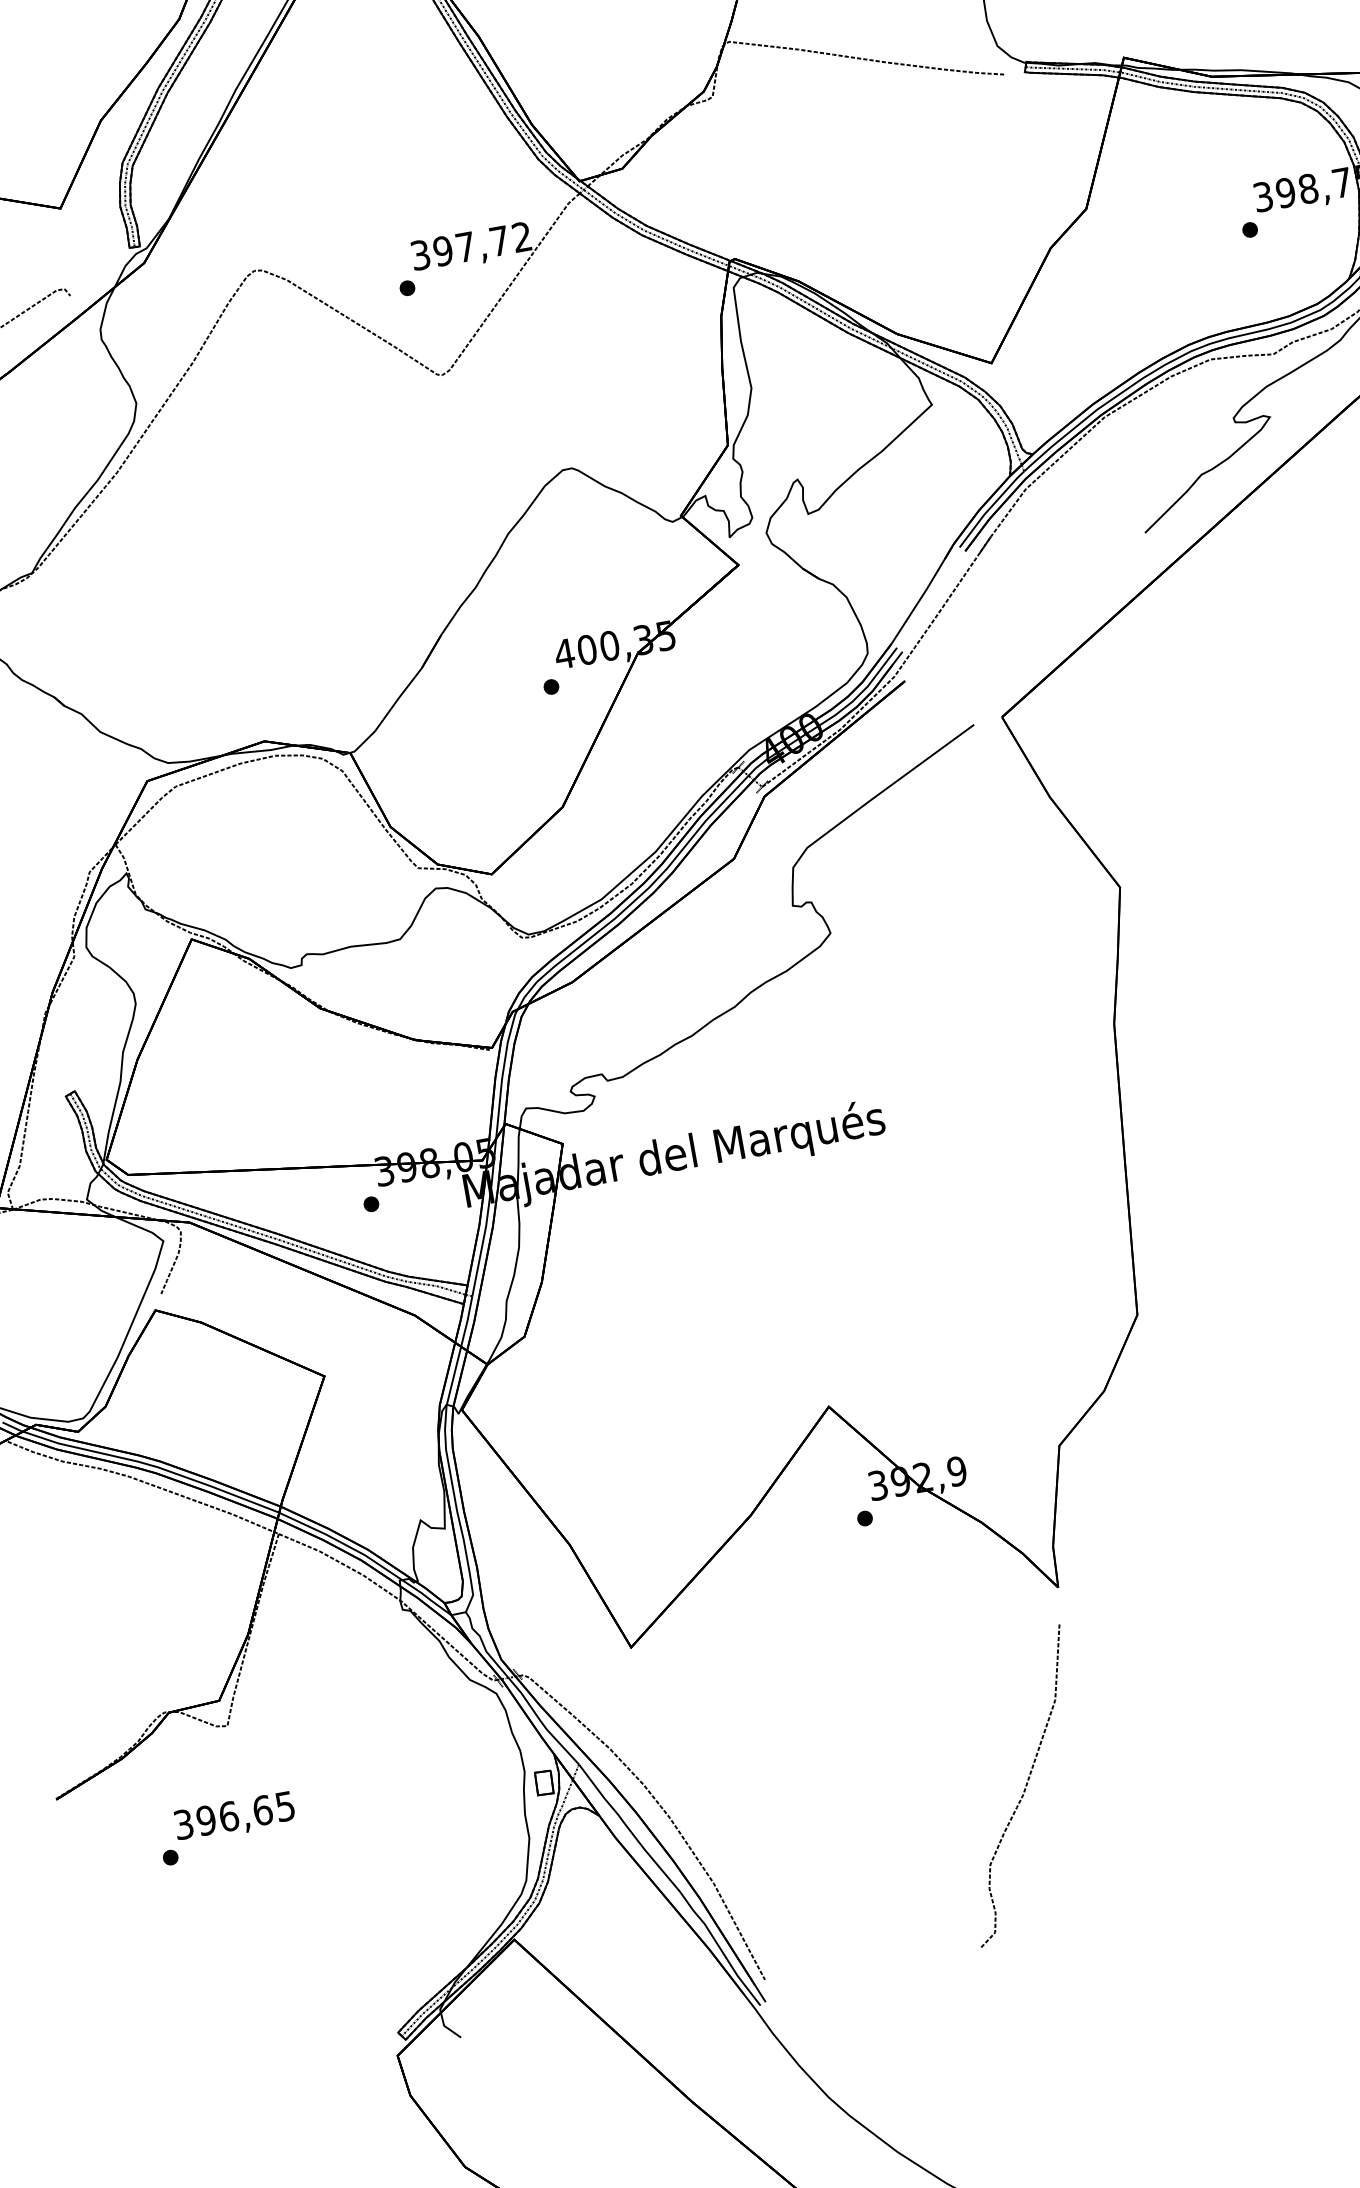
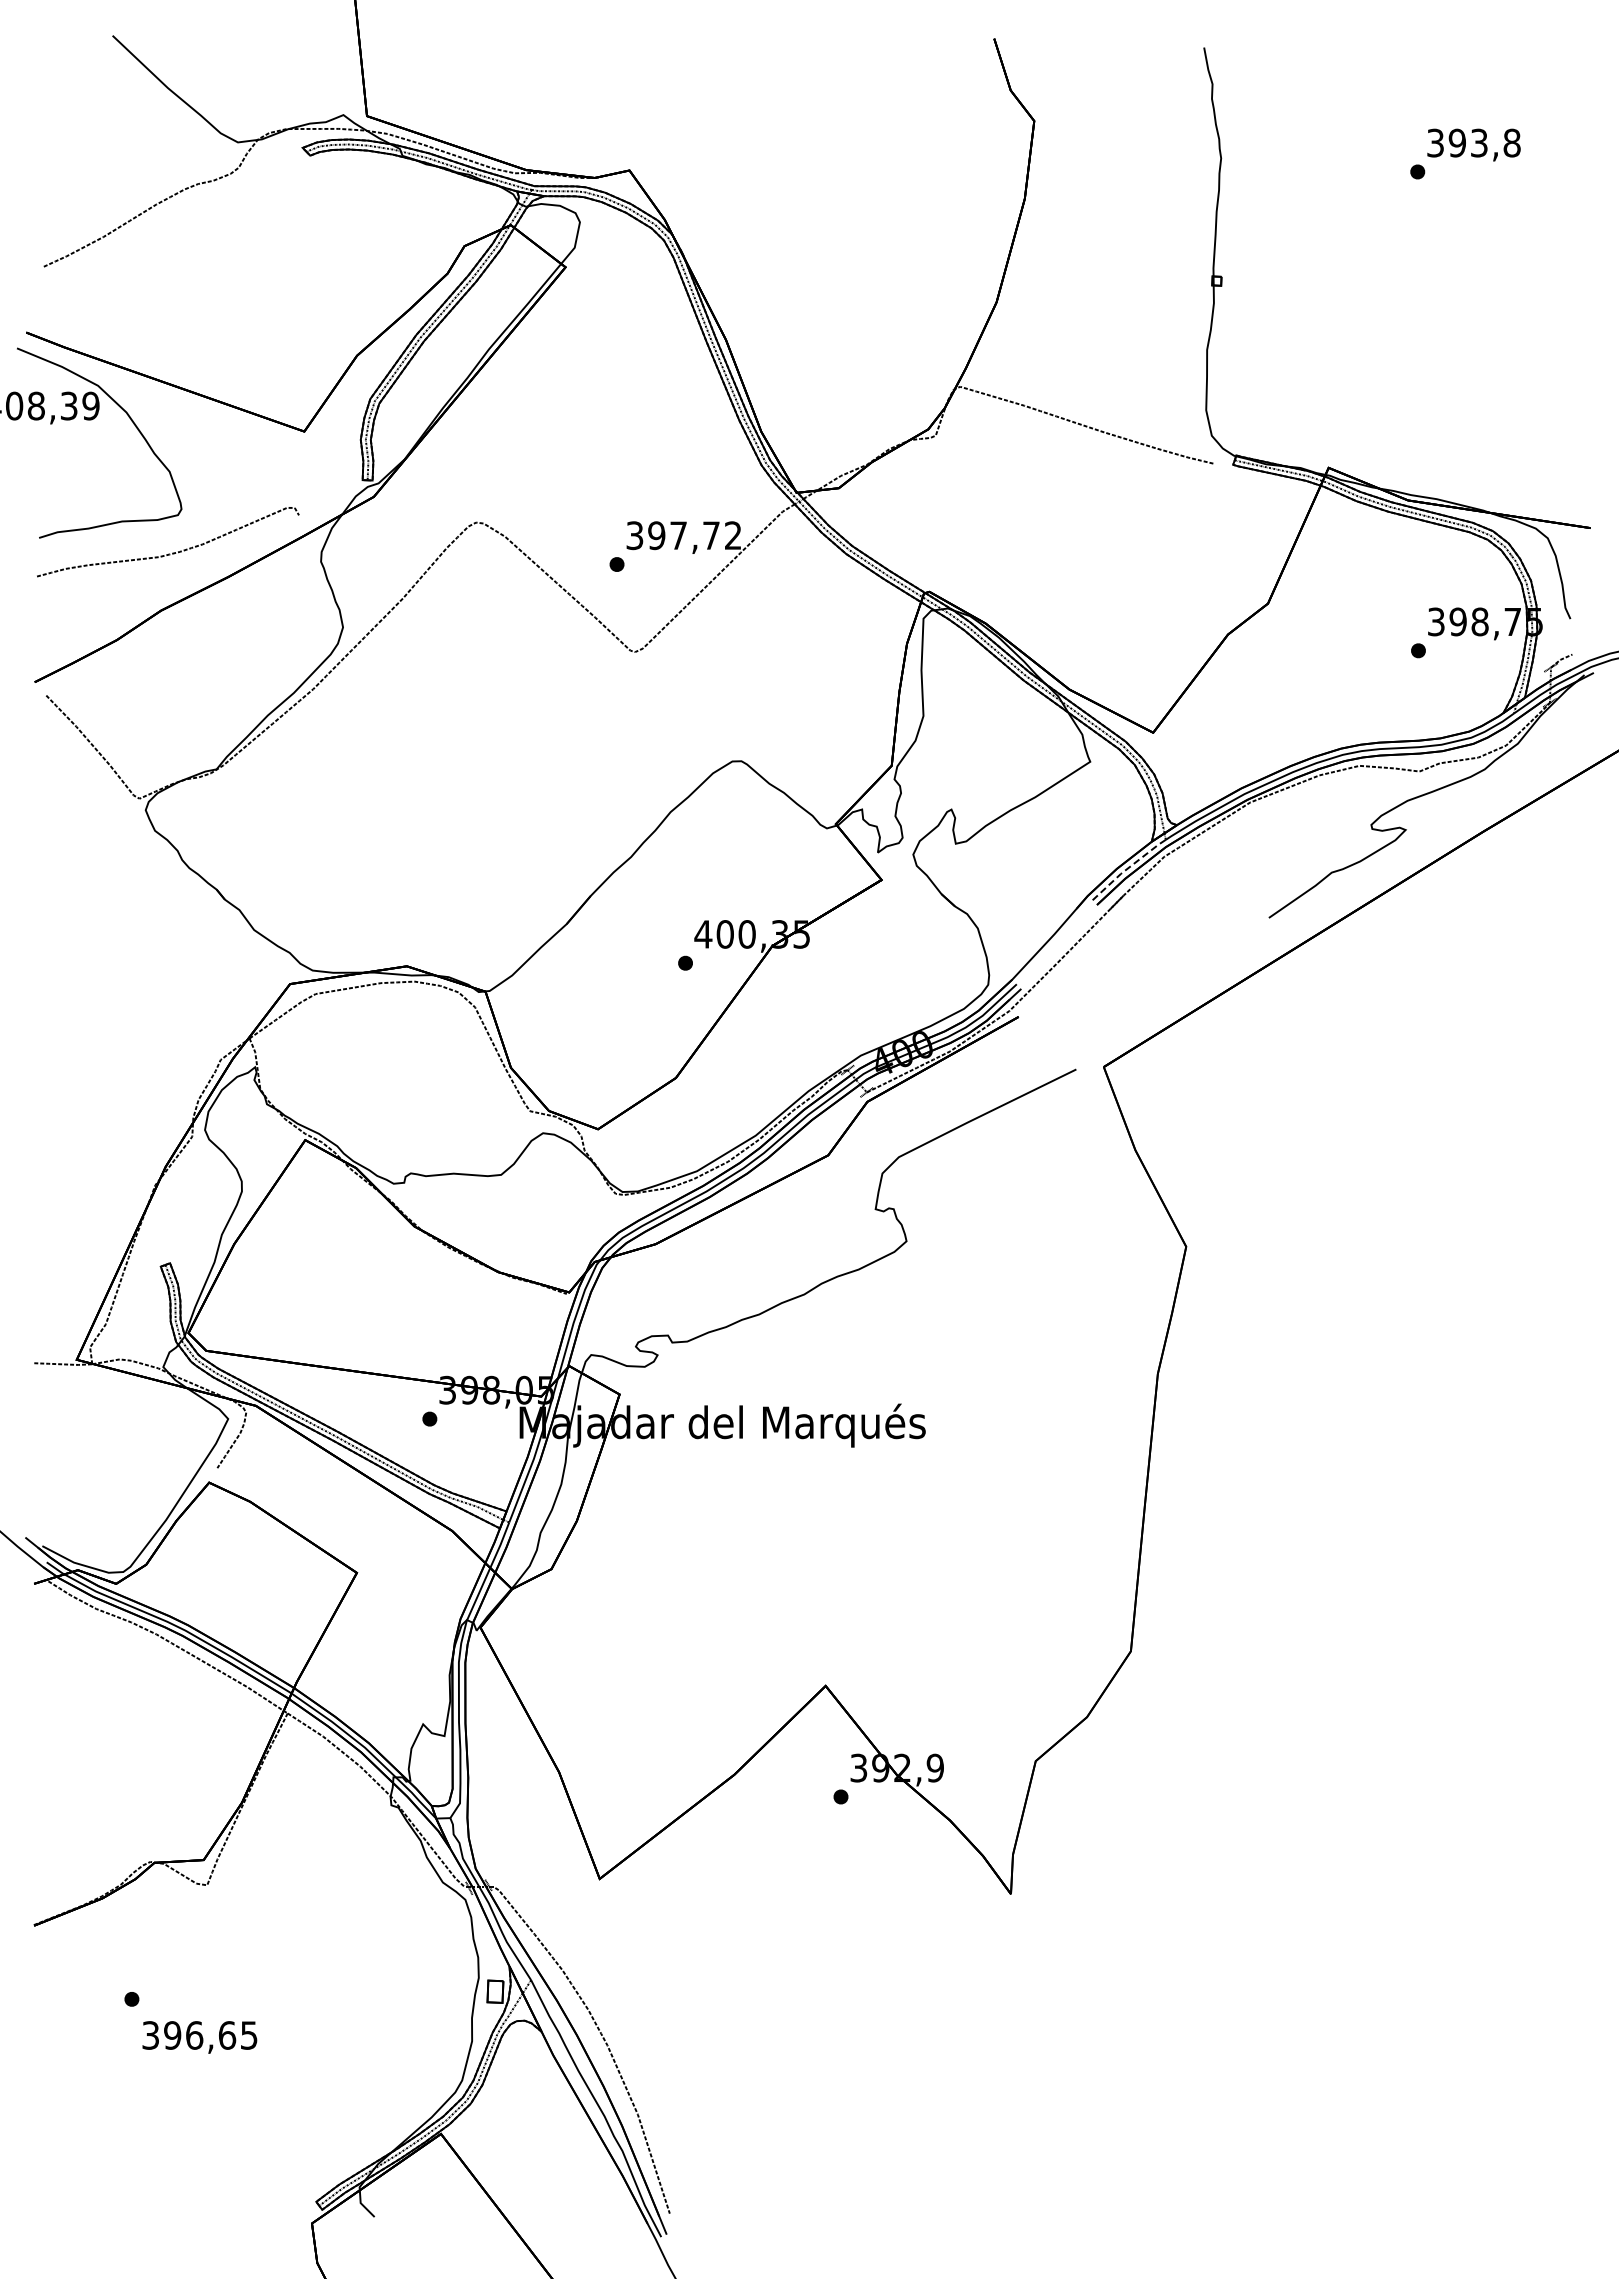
line: (989, 508) -> (1127, 868), solid -> dashed
curve: (1024, 1788) -> (945, 2077), removed
text: (234, 1817) -> (199, 2037), moved

